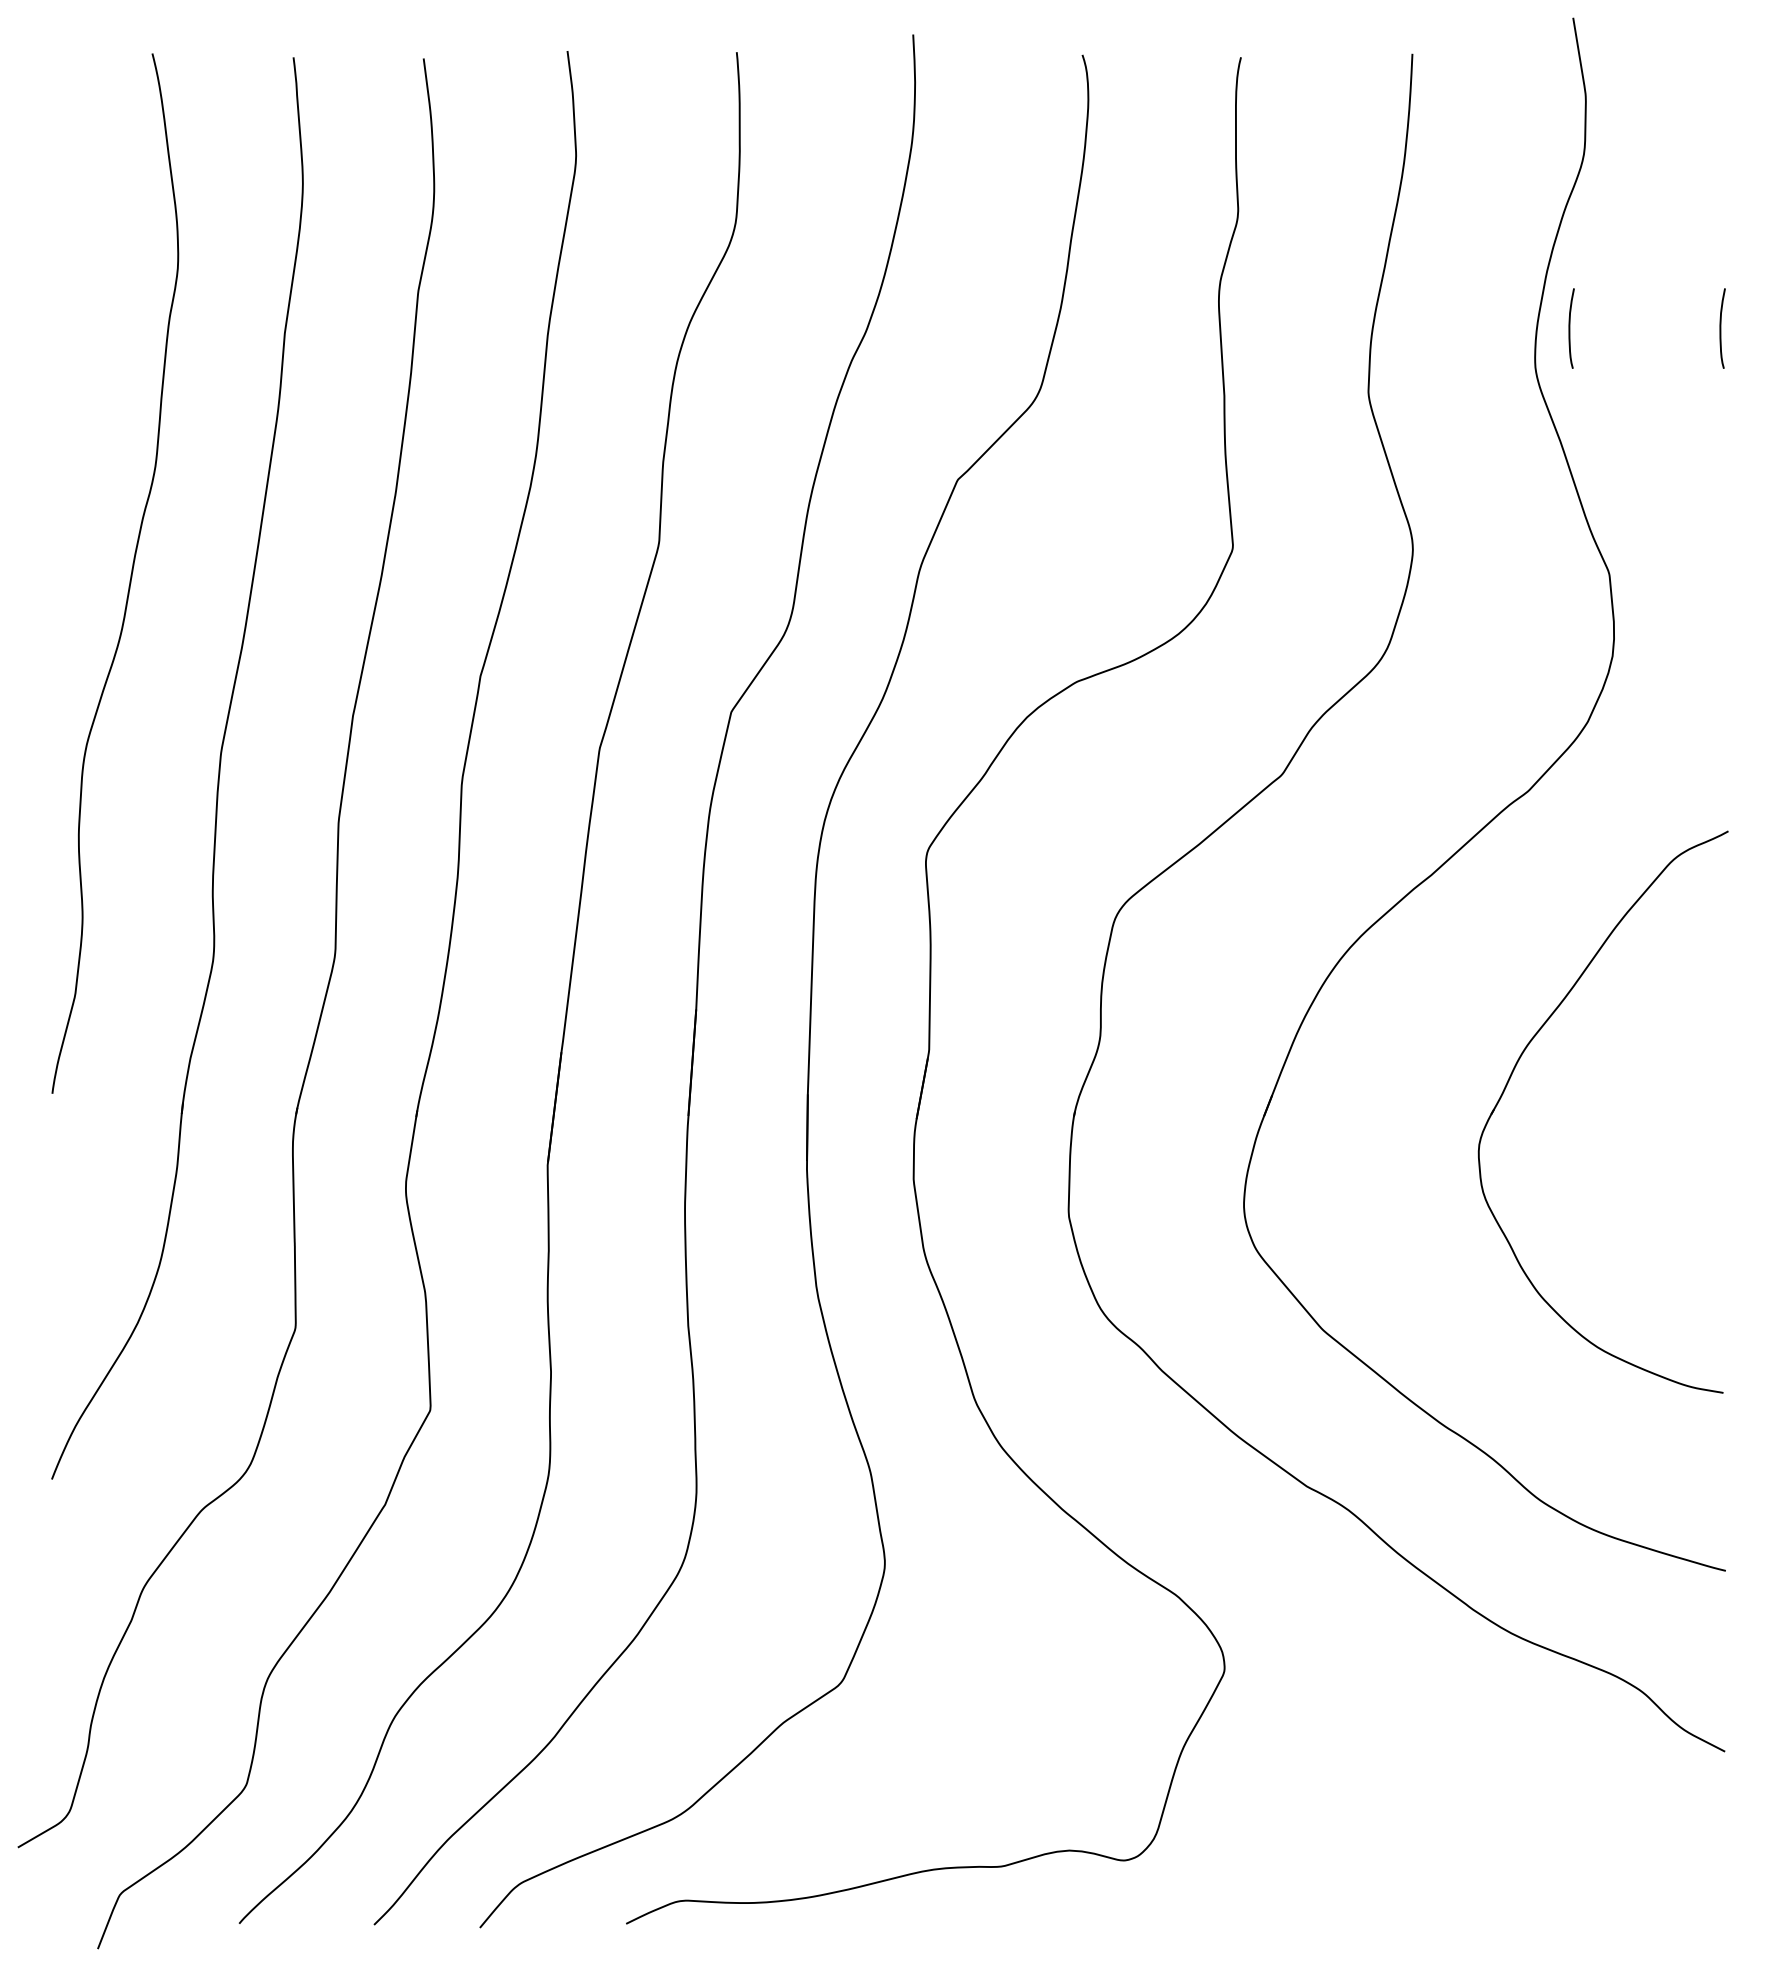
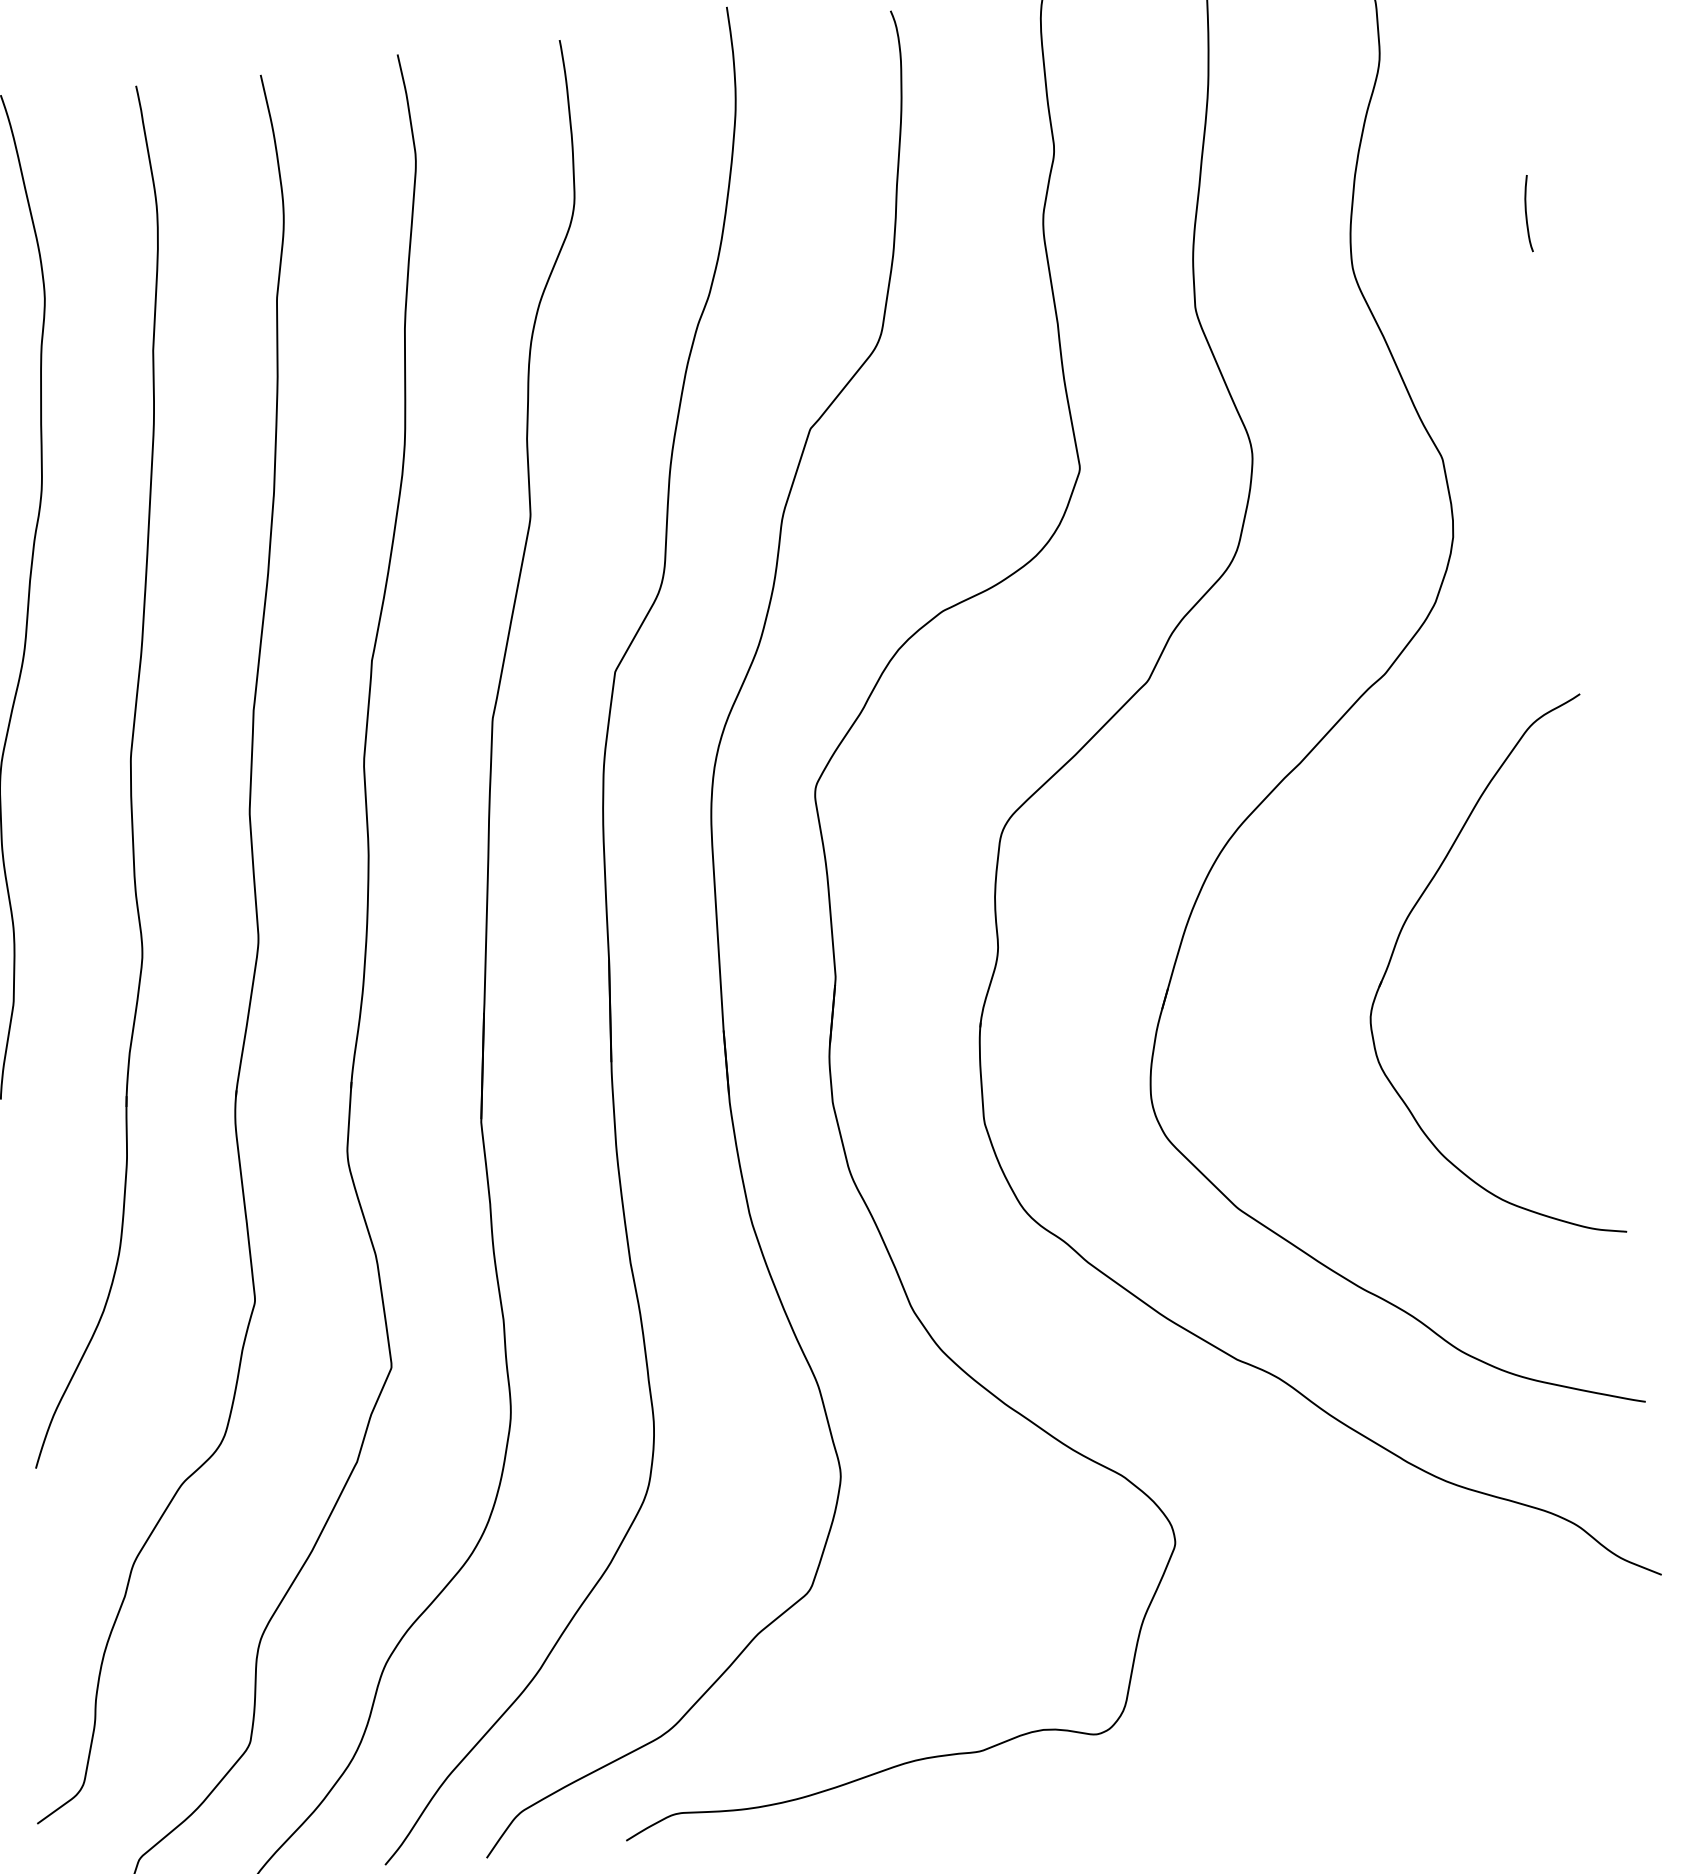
curve: (1570, 328) -> (1382, 227), removed

